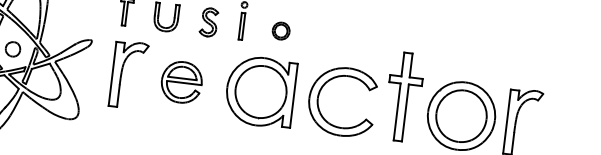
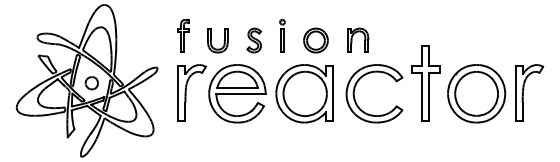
part: (280, 30) -> (315, 40), size x1.67
part: (331, 35) -> (358, 39), added
part: (181, 81) -> (237, 93), size x1.67

